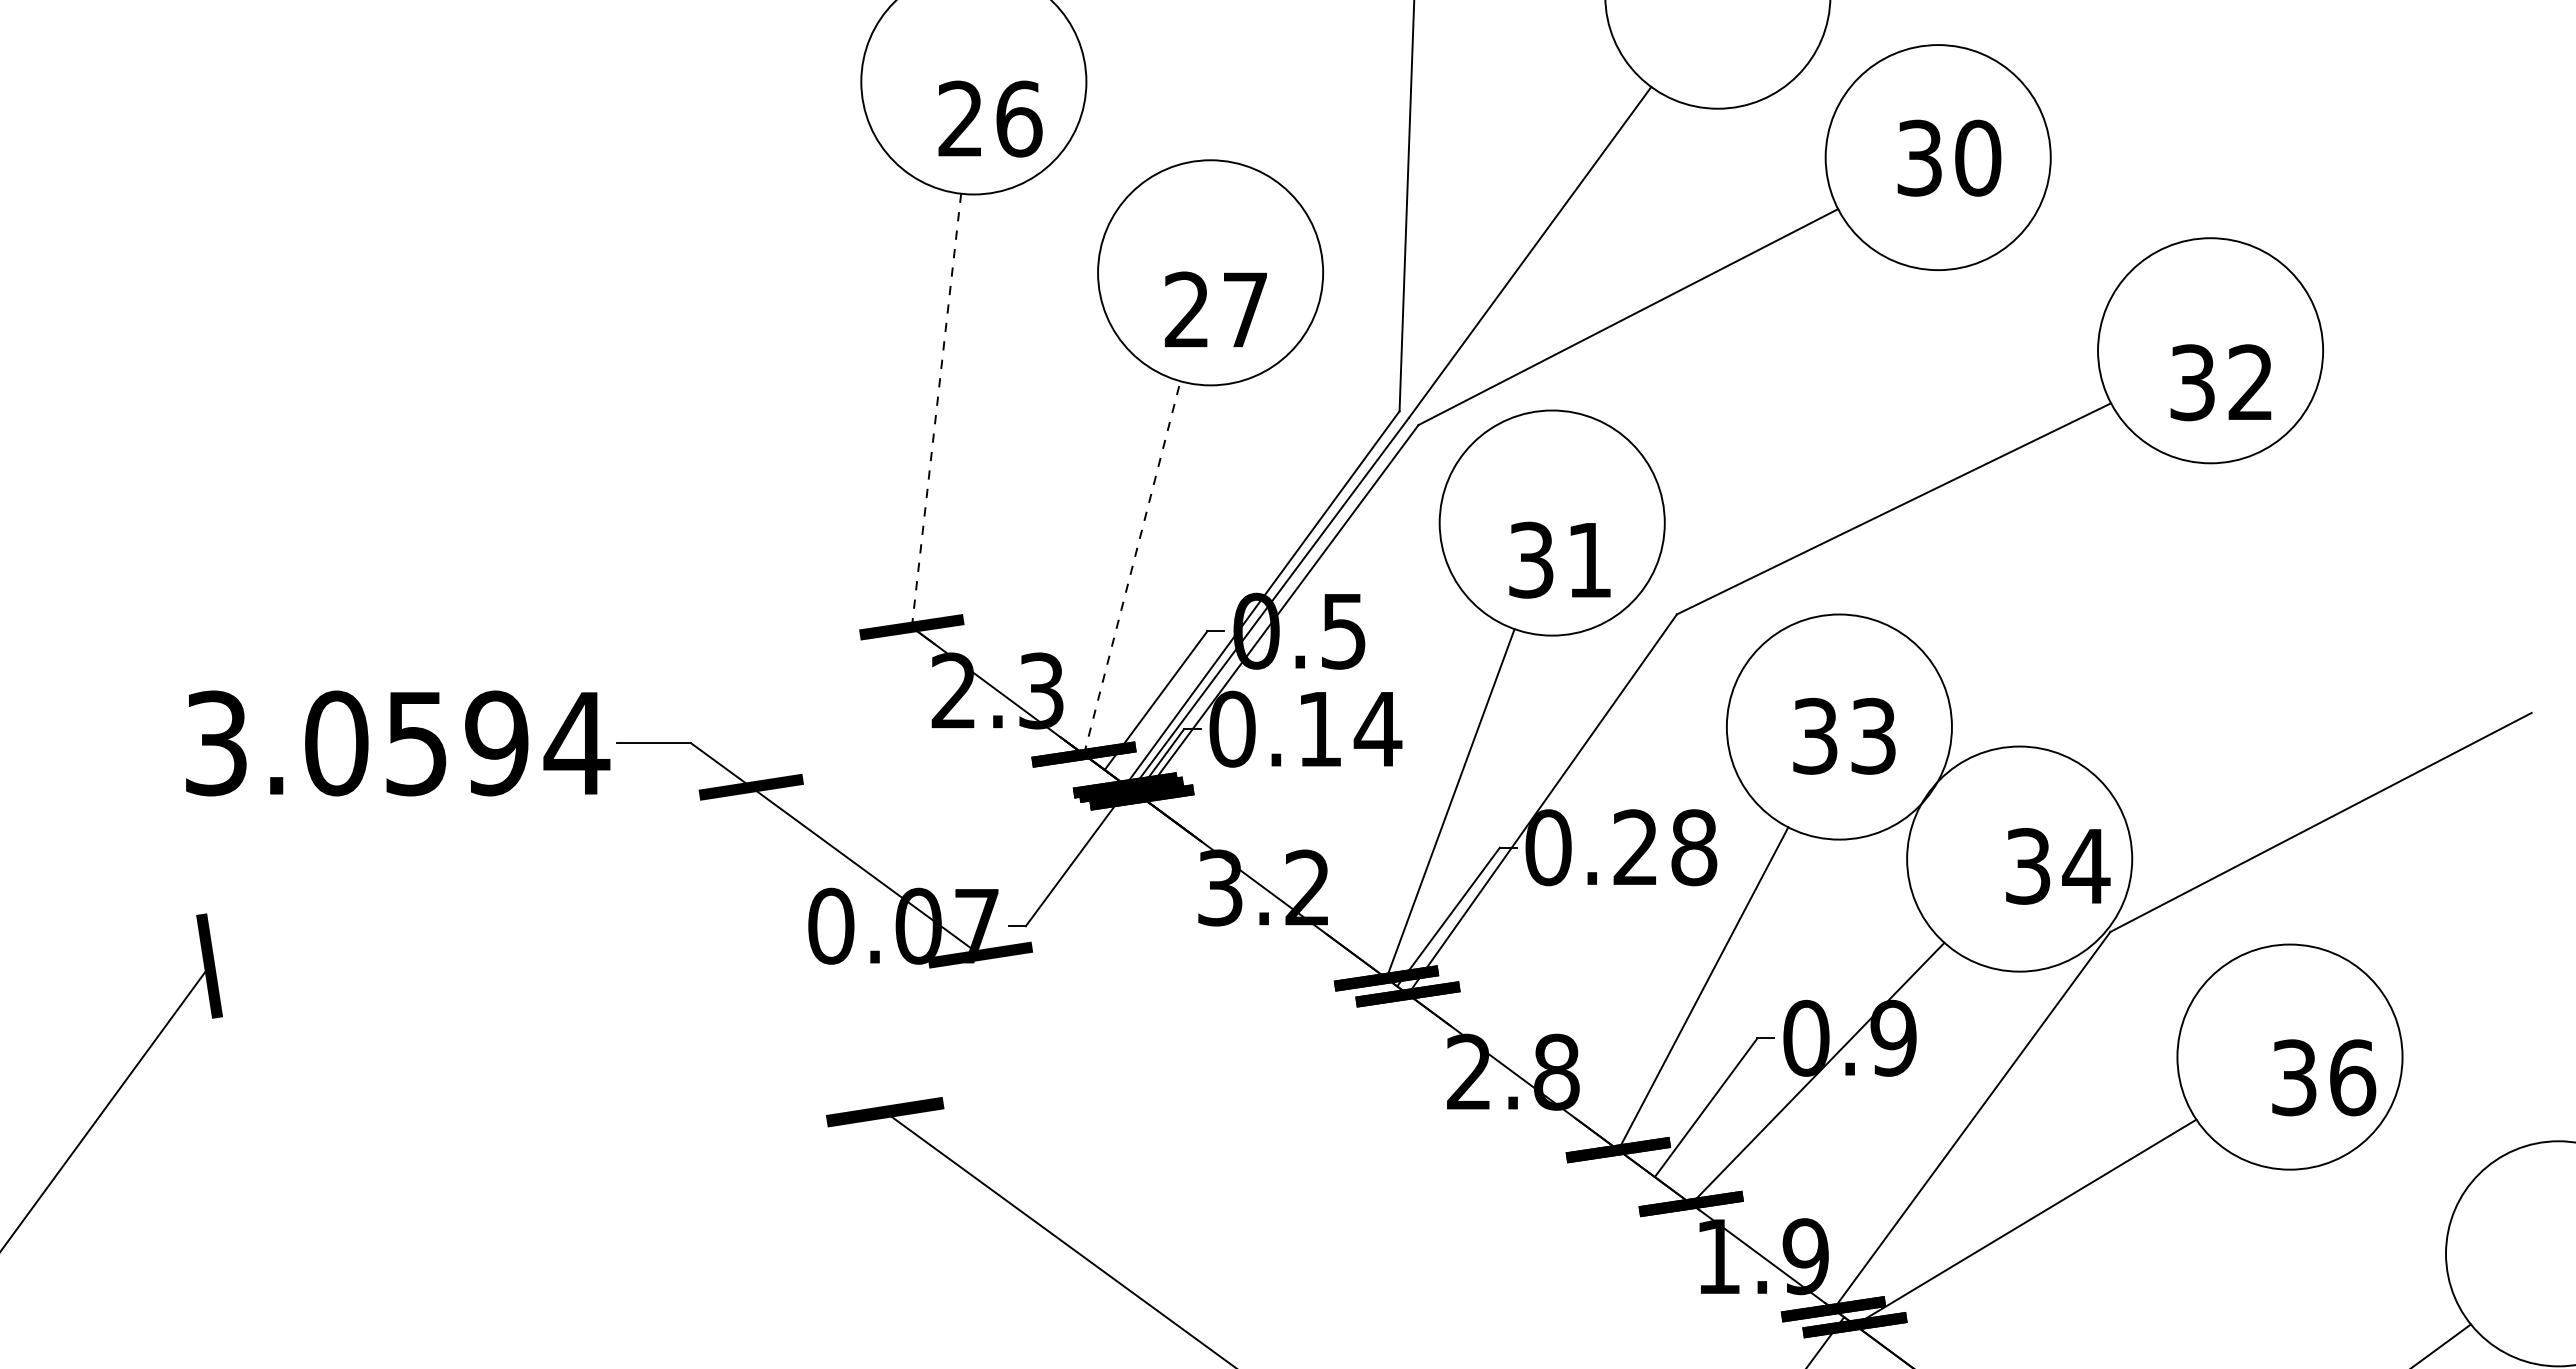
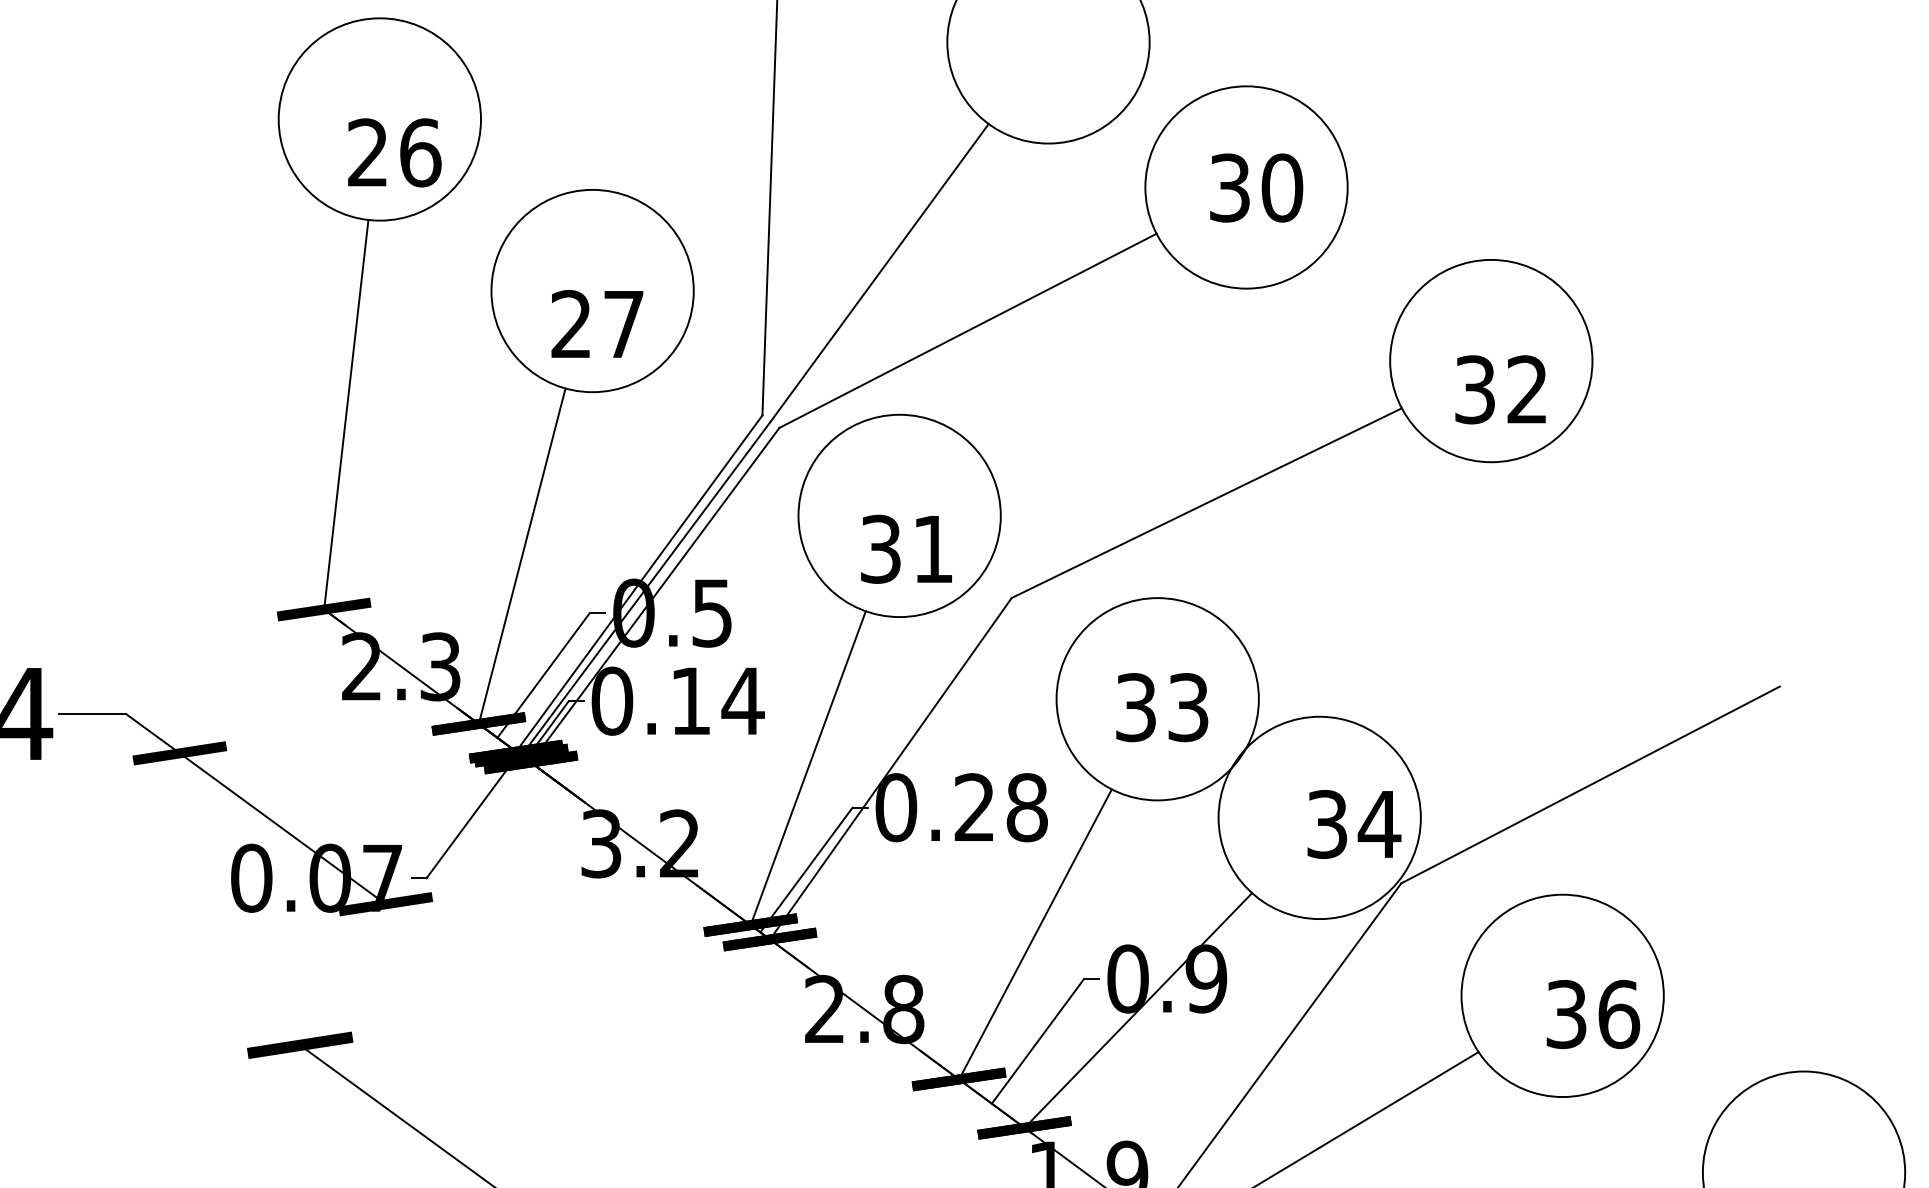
line: (936, 410) -> (346, 414), dashed -> solid
line: (1132, 567) -> (522, 555), dashed -> solid

